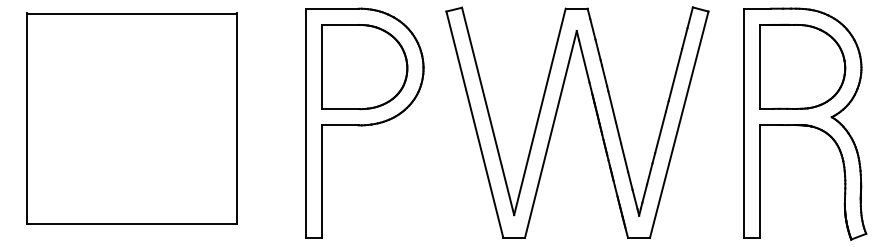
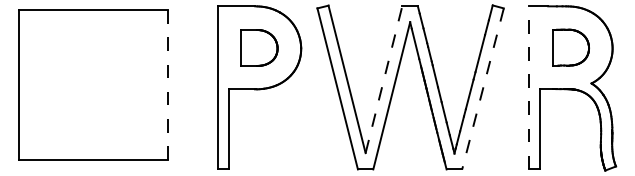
part: (802, 66) -> (570, 47), size x0.6
part: (364, 67) -> (259, 48), size x0.6
line: (540, 111) -> (384, 79), solid -> dashed
line: (236, 118) -> (168, 84), solid -> dashed
line: (743, 123) -> (528, 88), solid -> dashed
line: (679, 124) -> (483, 88), solid -> dashed

